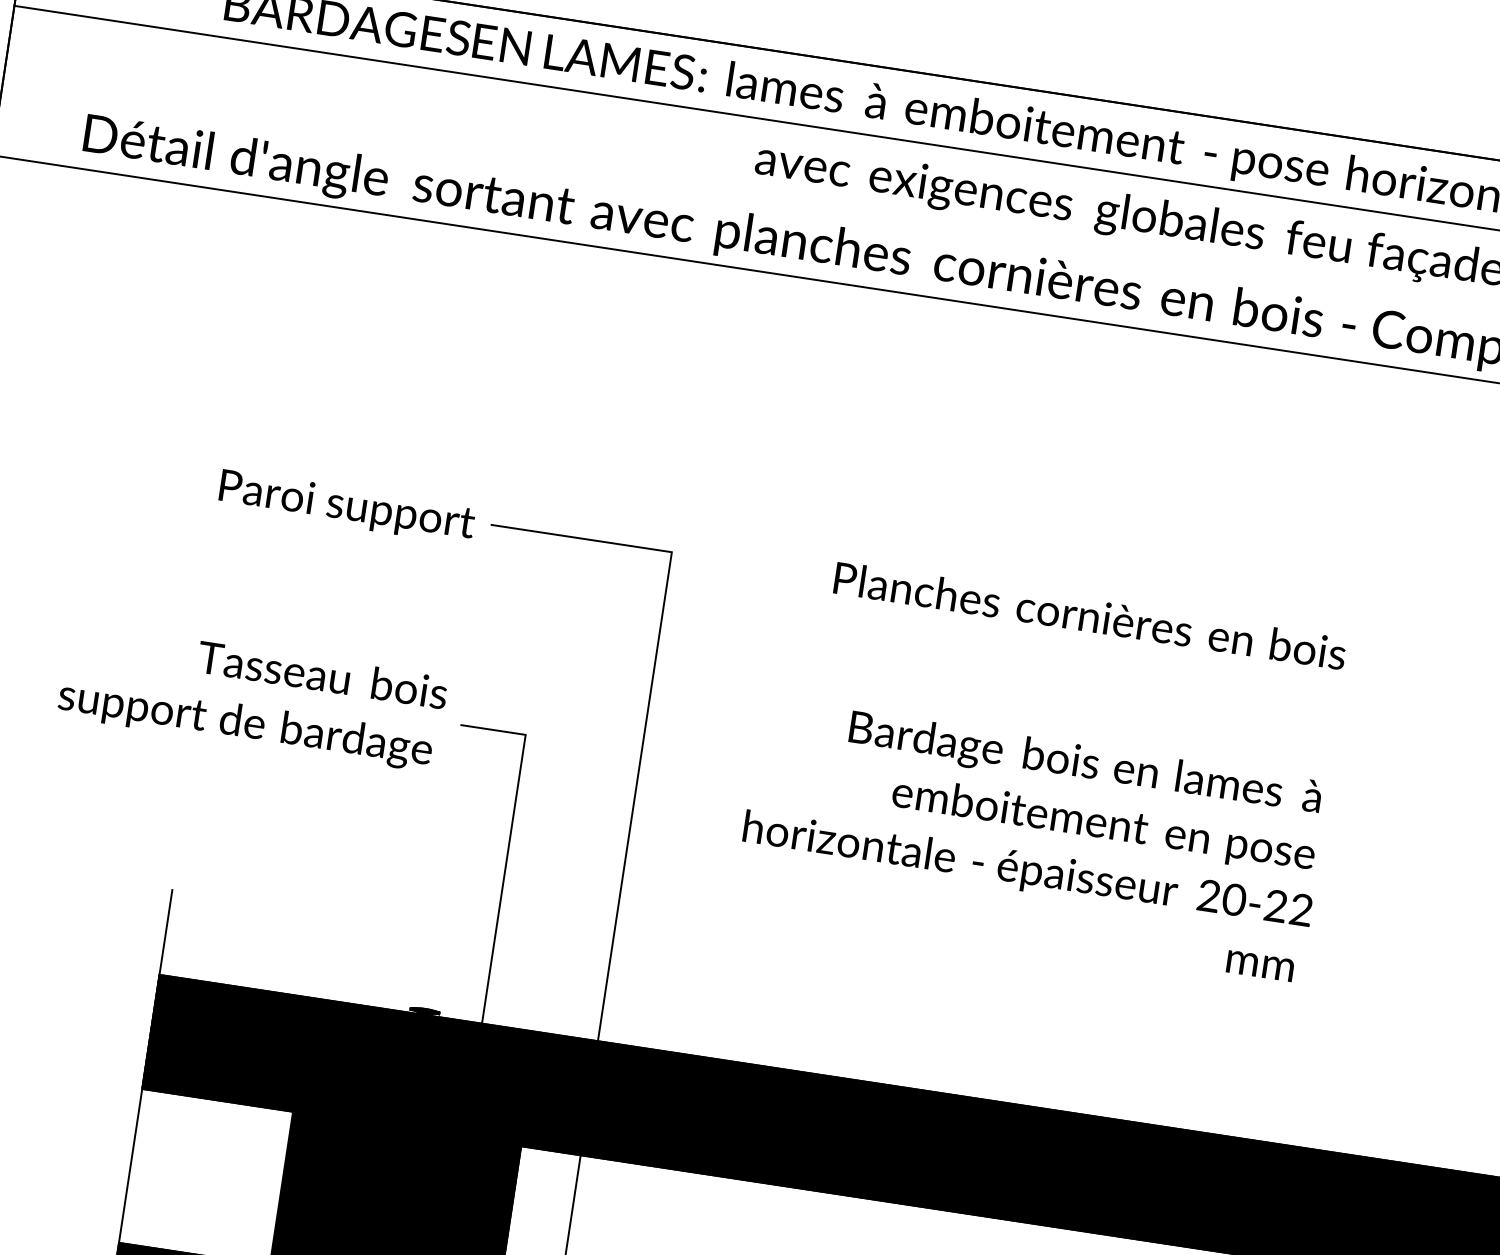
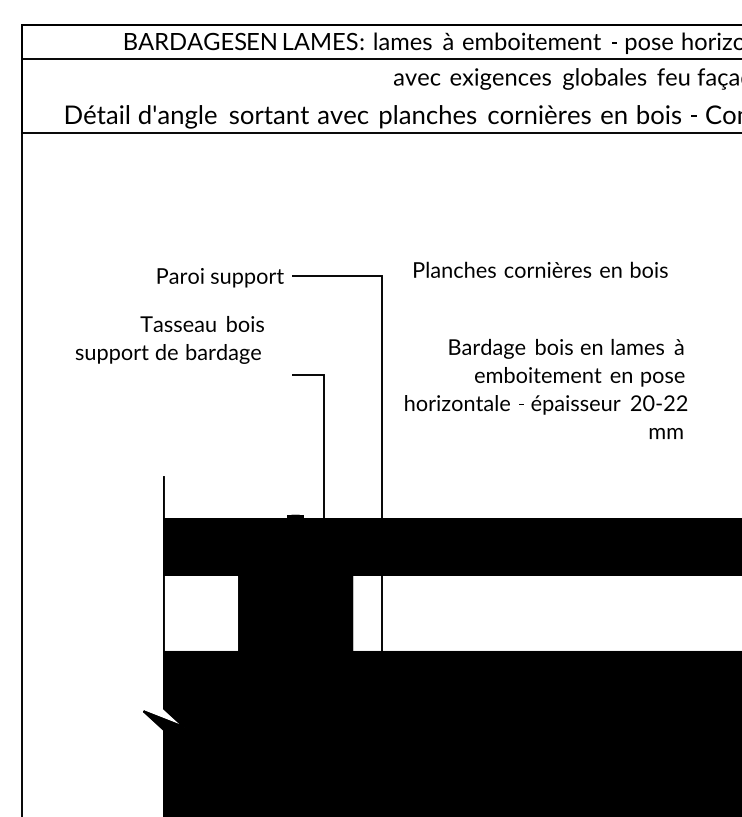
text: (1089, 615) -> (540, 269), moved
text: (252, 696) -> (169, 339), moved
text: (1033, 839) -> (546, 388), moved

